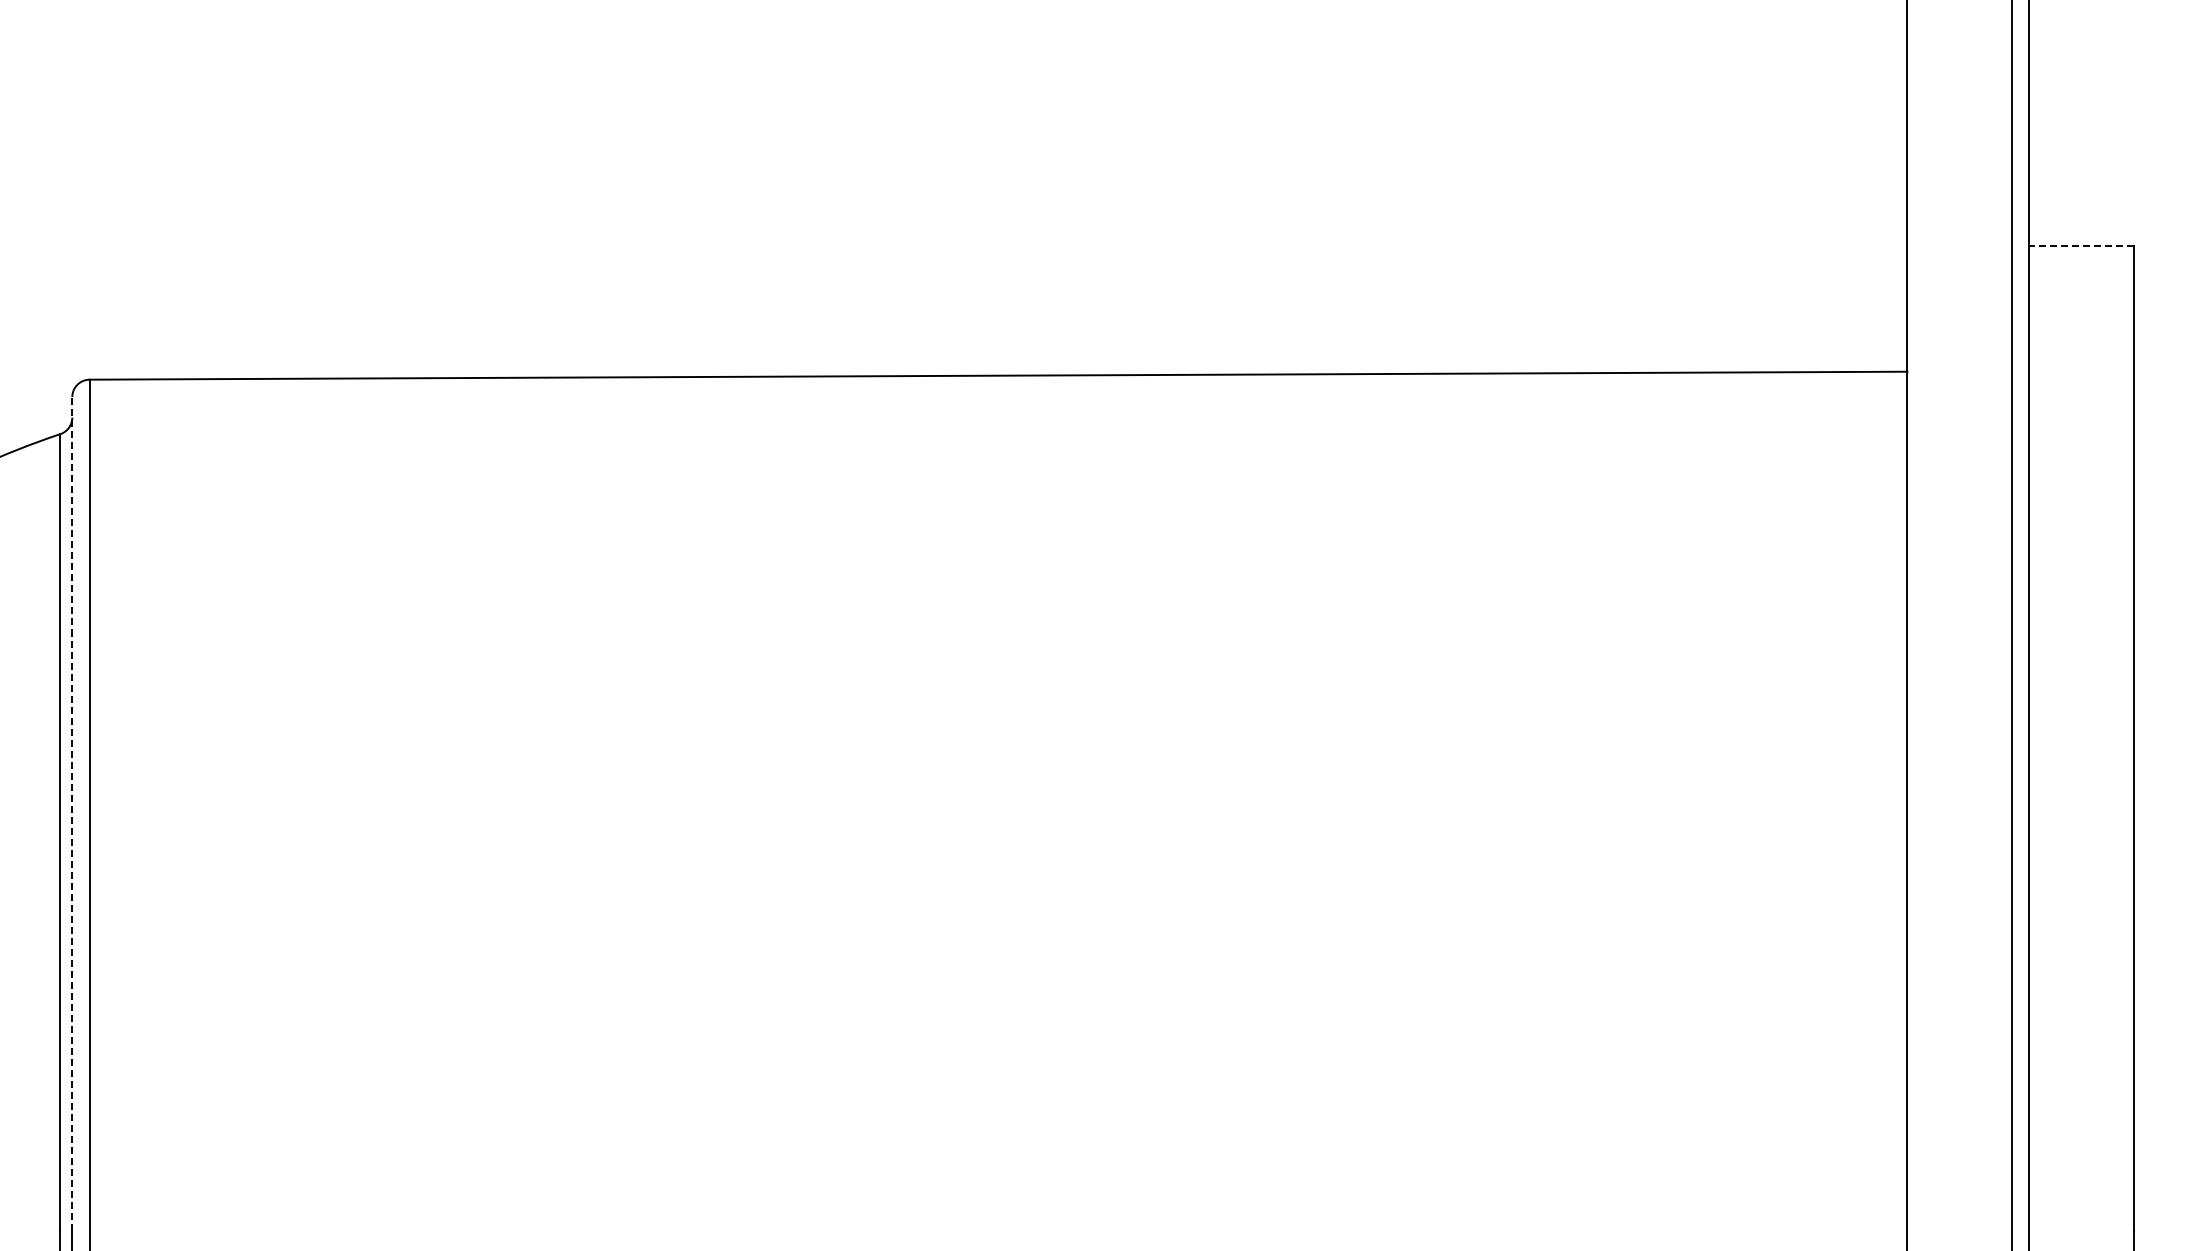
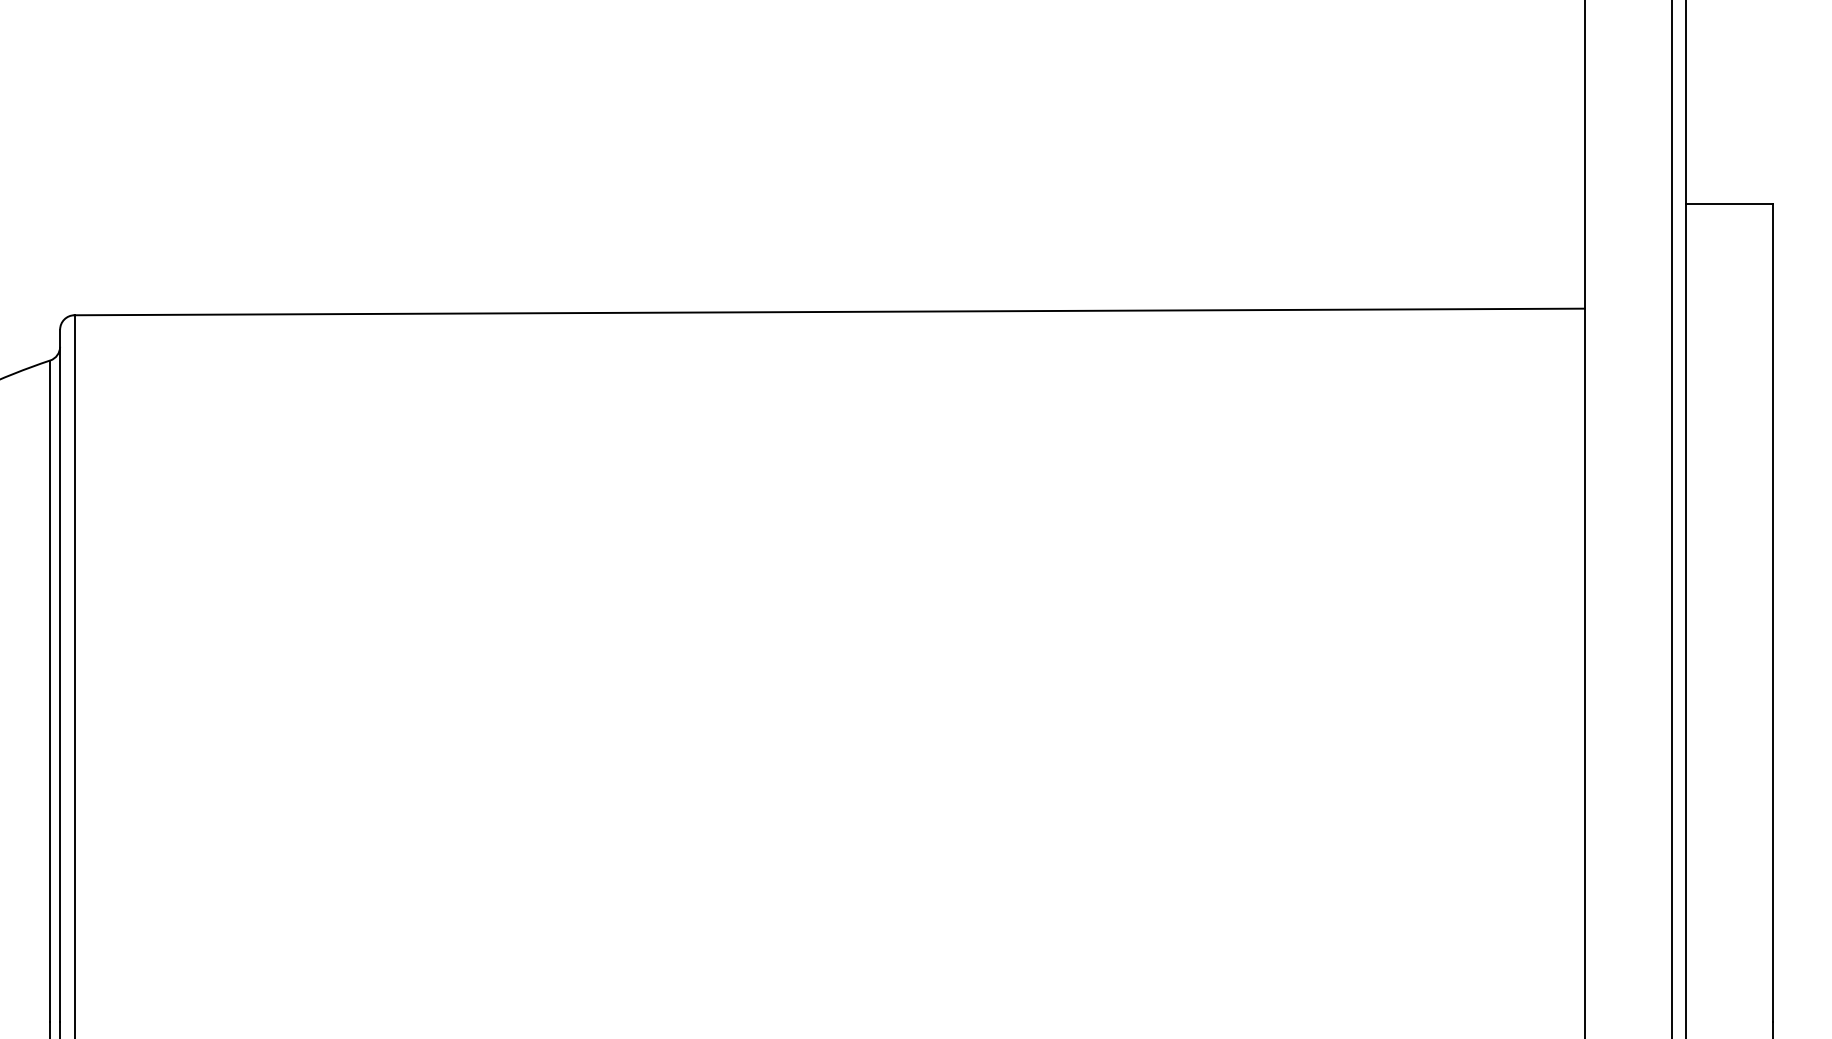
line: (2081, 246) -> (1729, 204), dashed -> solid
line: (72, 813) -> (60, 675), dashed -> solid

